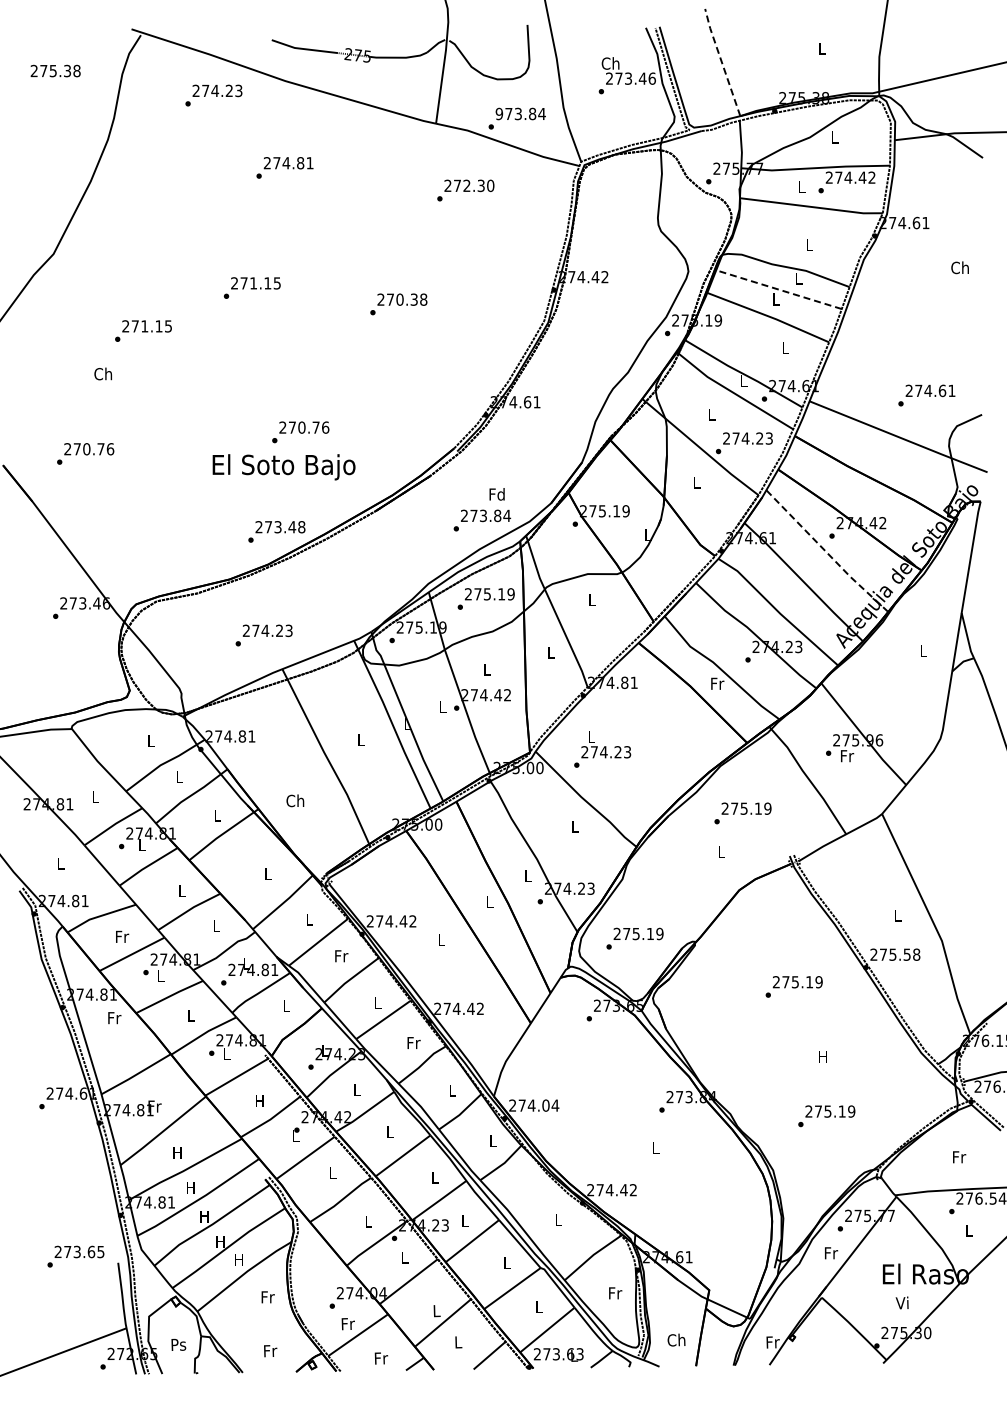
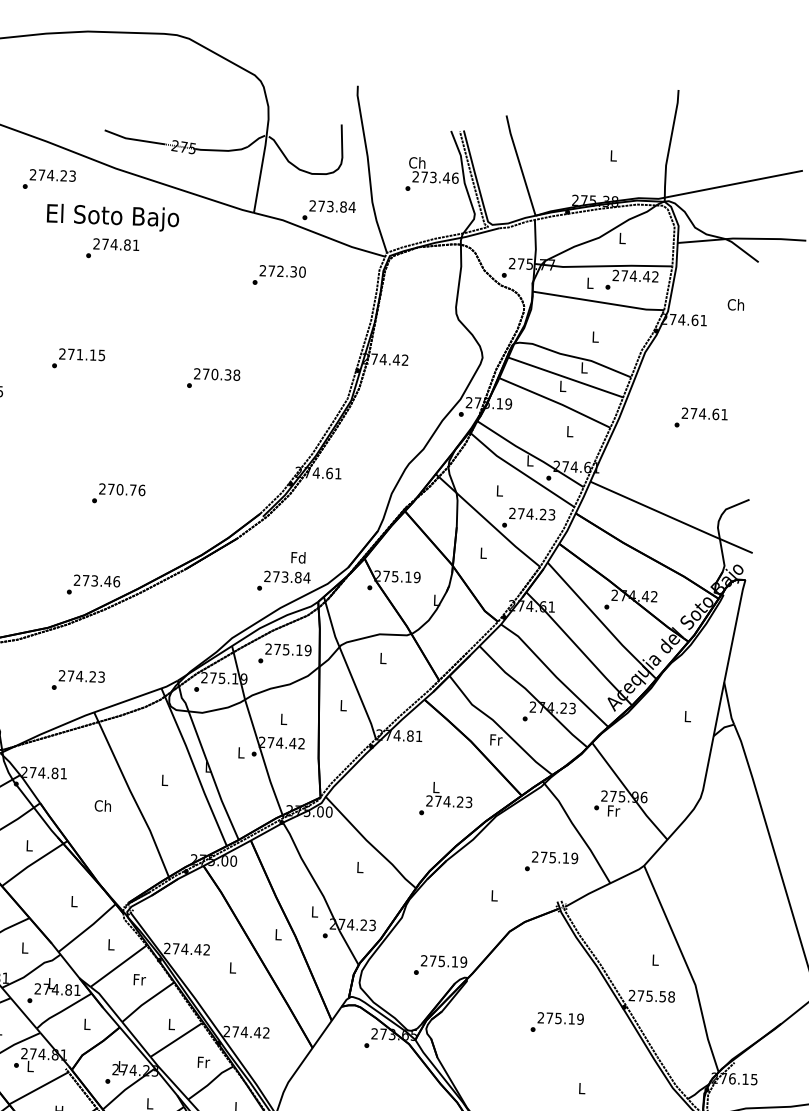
line: (721, 62) -> (519, 165), dashed -> solid
text: (499, 114) -> (312, 206), 973.84 -> 273.84
text: (959, 267) -> (735, 304), moved
line: (777, 289) -> (564, 377), dashed -> solid
text: (926, 395) -> (700, 418), moved
text: (283, 467) -> (112, 217), moved
text: (301, 527) -> (116, 581), 273.48 -> 273.46
line: (826, 552) -> (601, 622), dashed -> solid
text: (602, 749) -> (445, 799), moved
text: (295, 800) -> (103, 805), moved
text: (742, 813) -> (551, 862), moved
text: (634, 938) -> (440, 965), moved
text: (822, 1056) -> (581, 1088), H -> L

